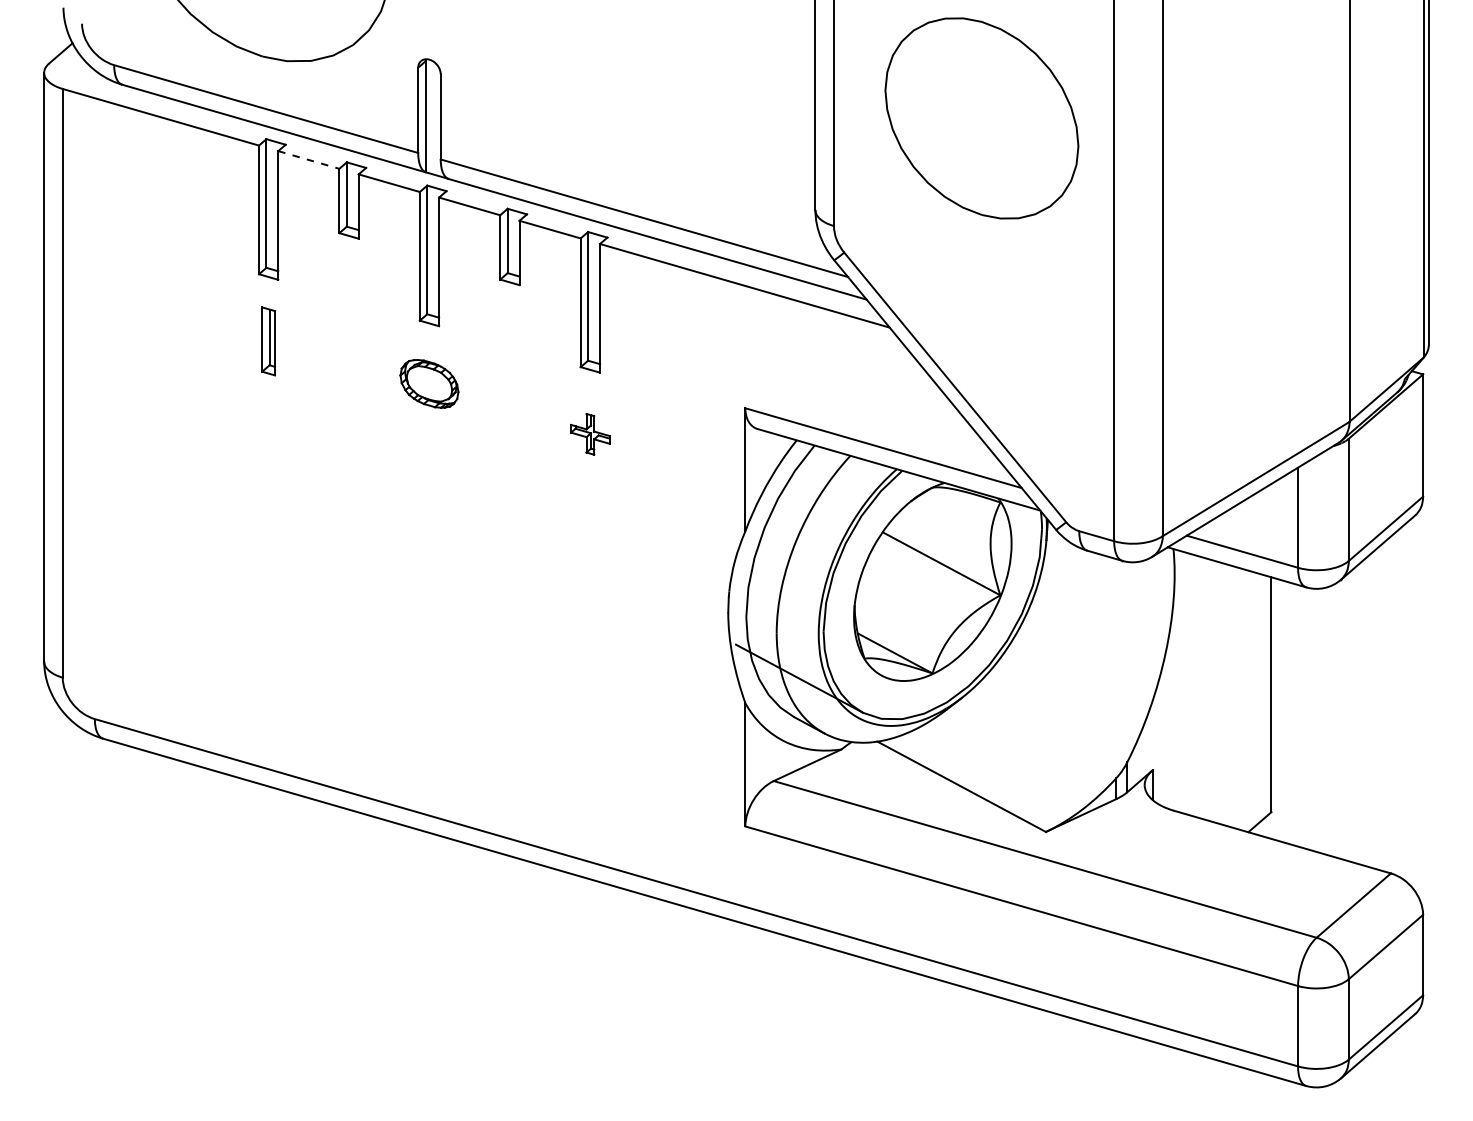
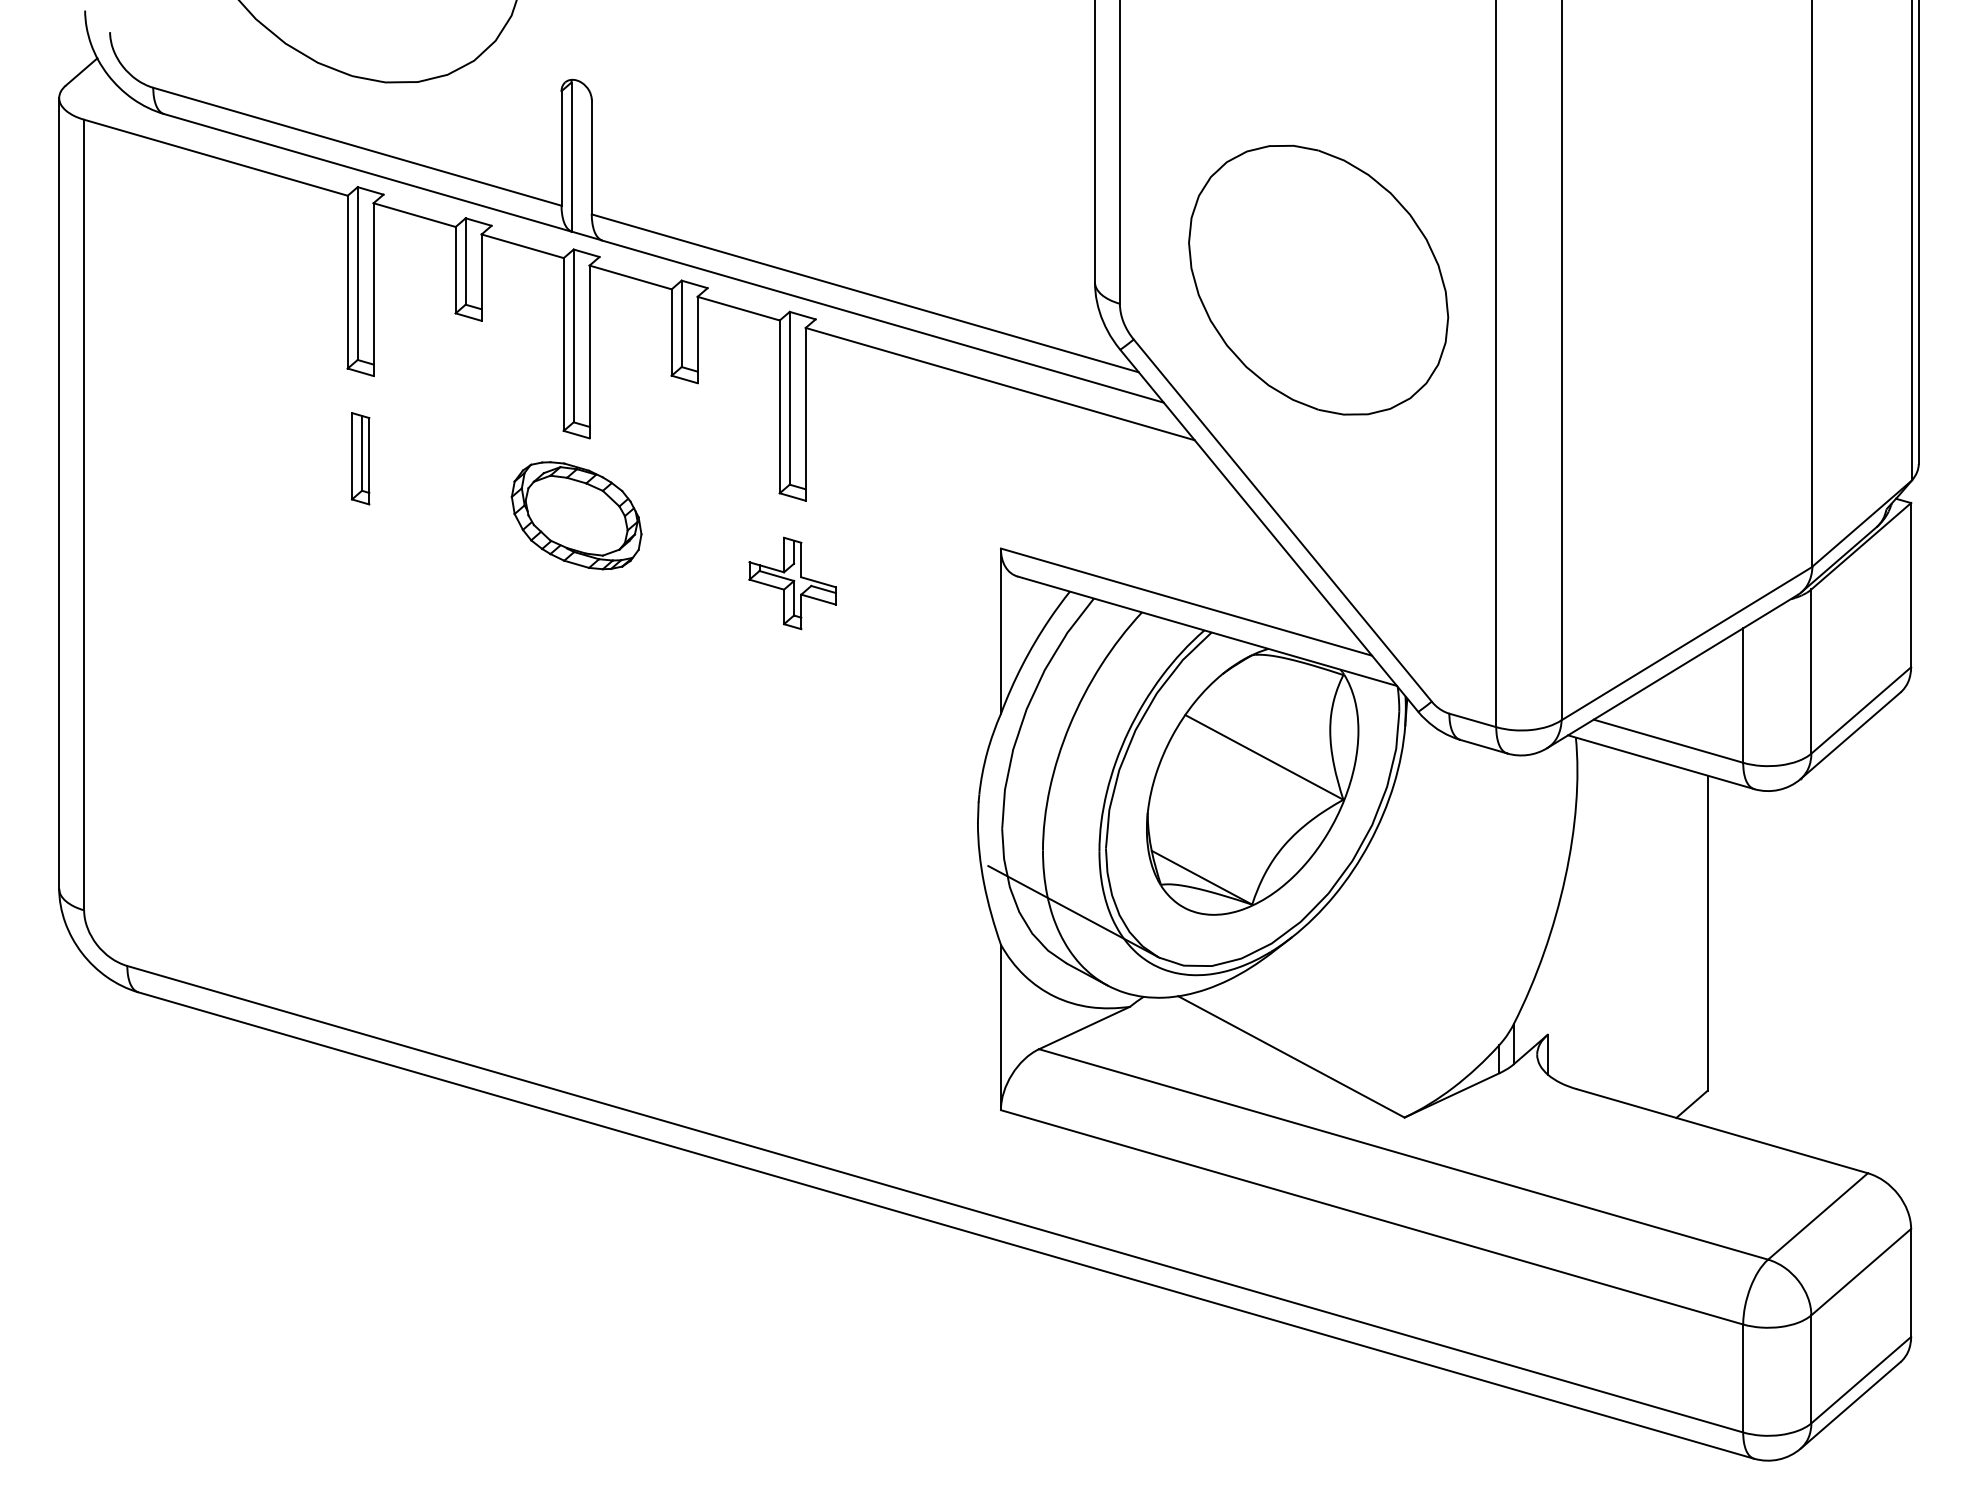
part: (981, 118) -> (1318, 280), moved
line: (308, 159) -> (414, 214), dashed -> solid
part: (429, 383) -> (576, 515), size x1.67
part: (590, 434) -> (792, 583), size x1.67

